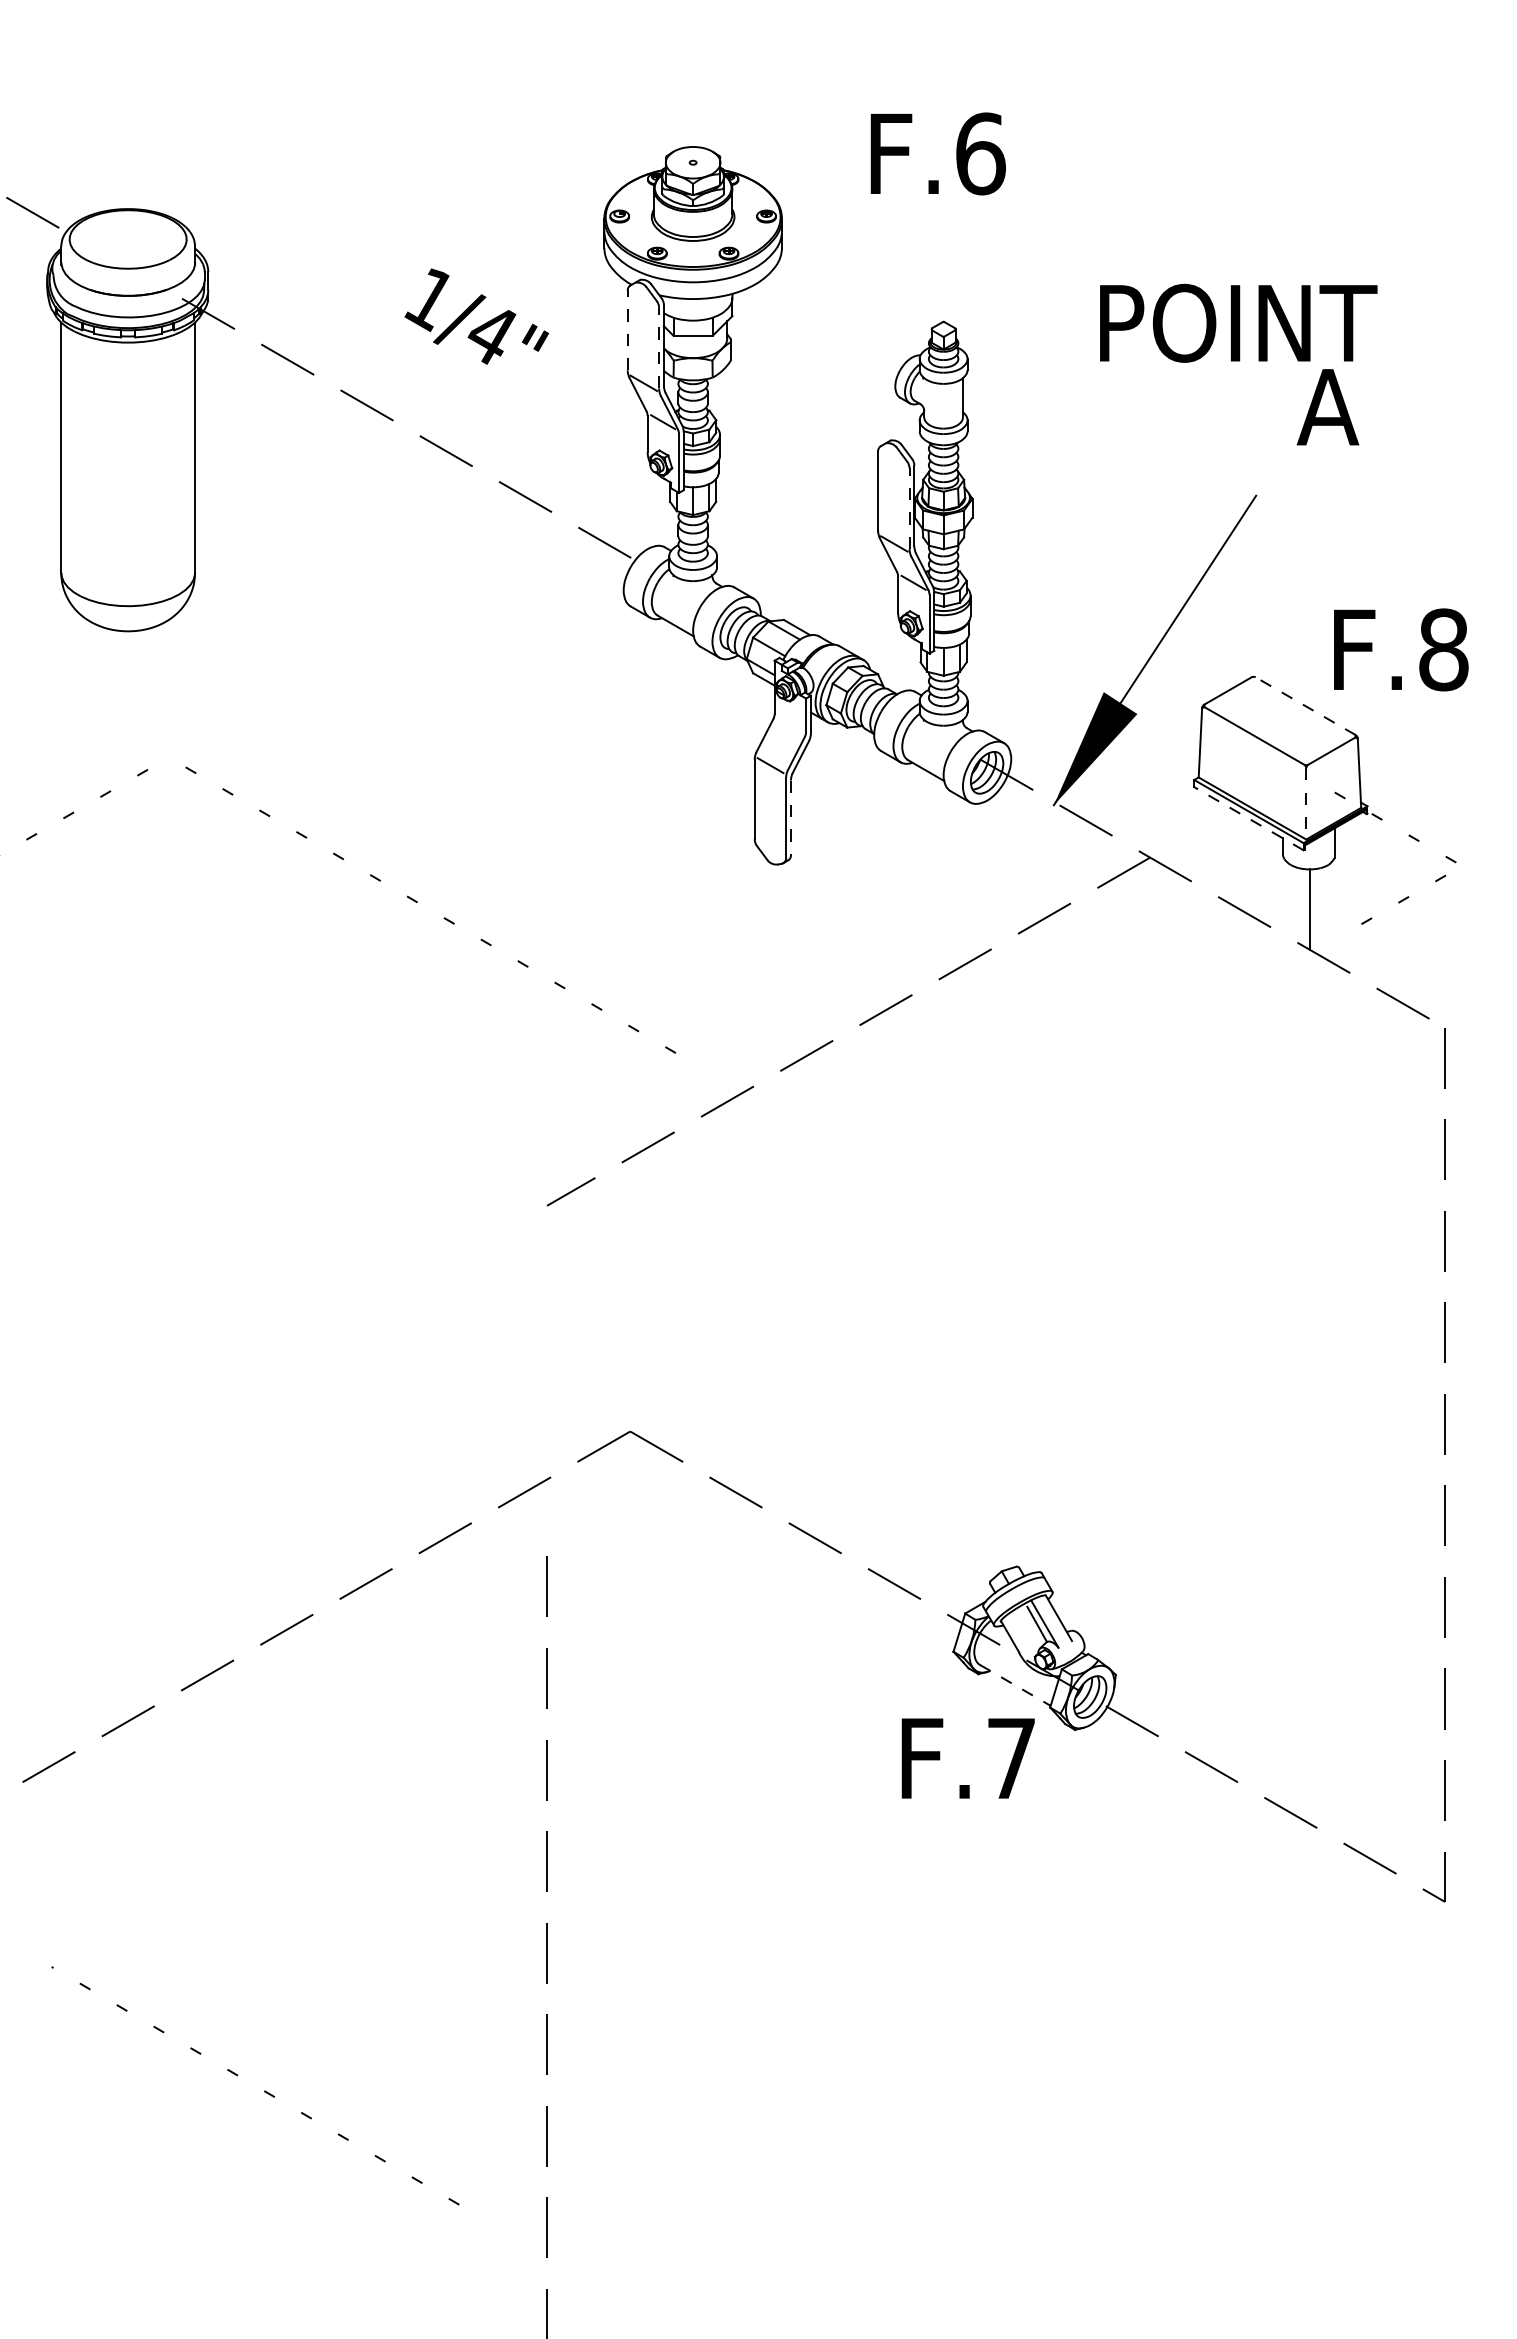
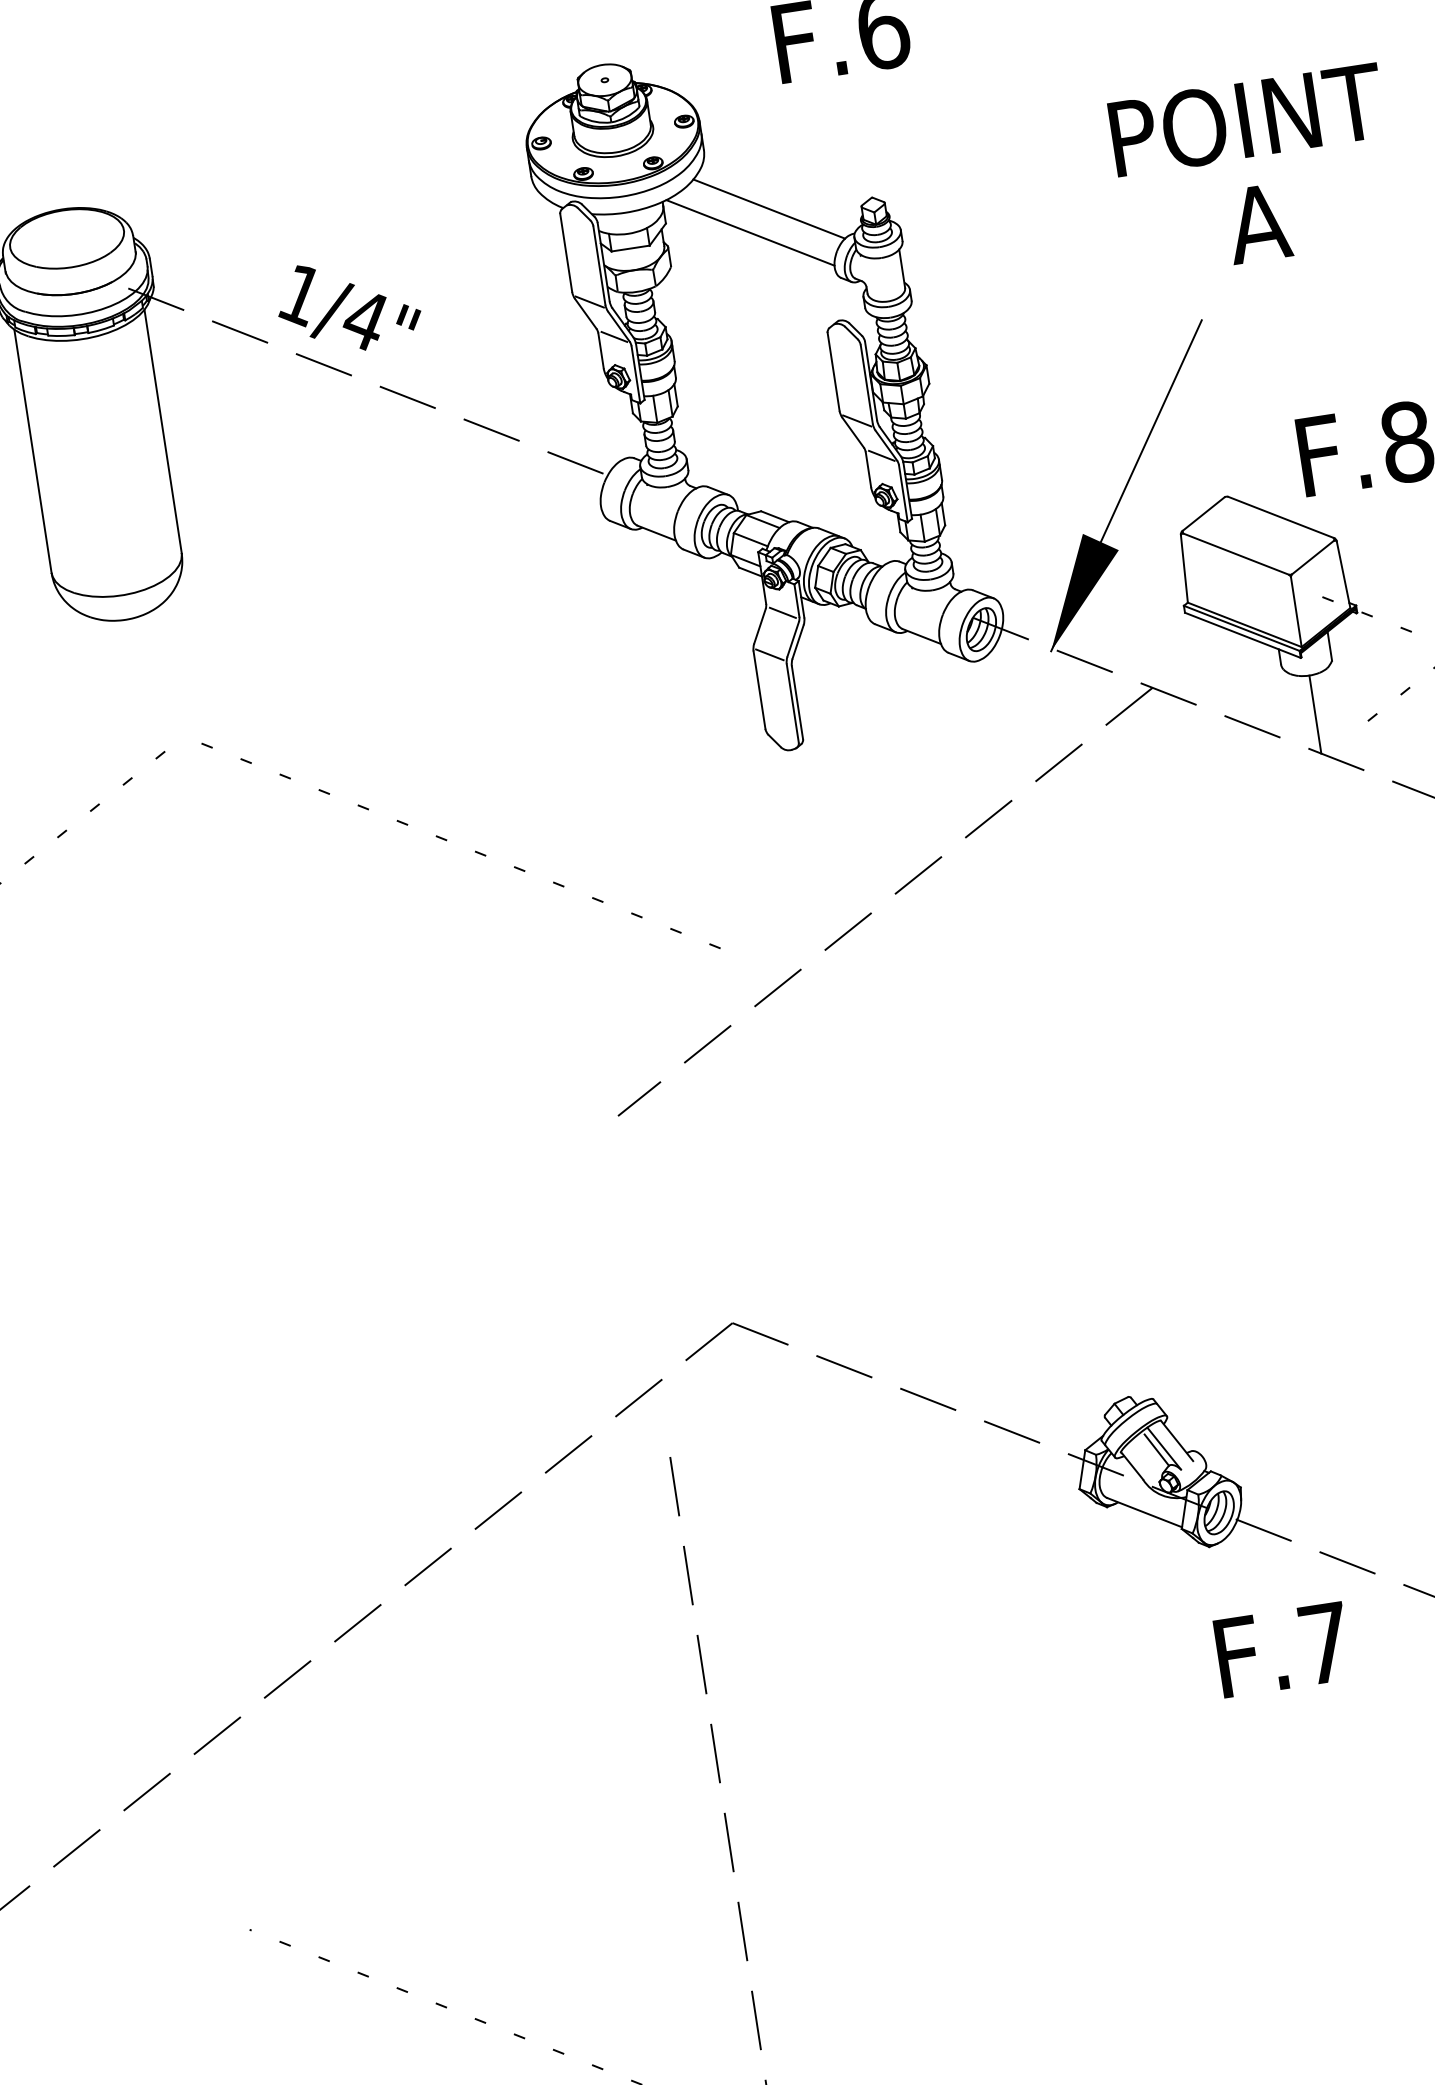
text: (476, 316) -> (348, 305), moved
line: (838, 317) -> (769, 209), added
text: (1238, 322) -> (1246, 119), moved
line: (627, 329) -> (565, 252), dashed -> solid
line: (815, 338) -> (750, 232), added
line: (659, 347) -> (599, 264), dashed -> solid
line: (909, 508) -> (866, 384), dashed -> solid
line: (1305, 706) -> (1281, 517), dashed -> solid
line: (789, 725) -> (782, 613), added
line: (1306, 803) -> (1296, 611), dashed -> solid
line: (790, 818) -> (797, 703), dashed -> solid
line: (1248, 818) -> (1242, 635), dashed -> solid
line: (1015, 1685) -> (1144, 1512), dashed -> solid
text: (967, 1758) -> (1282, 1649), moved

